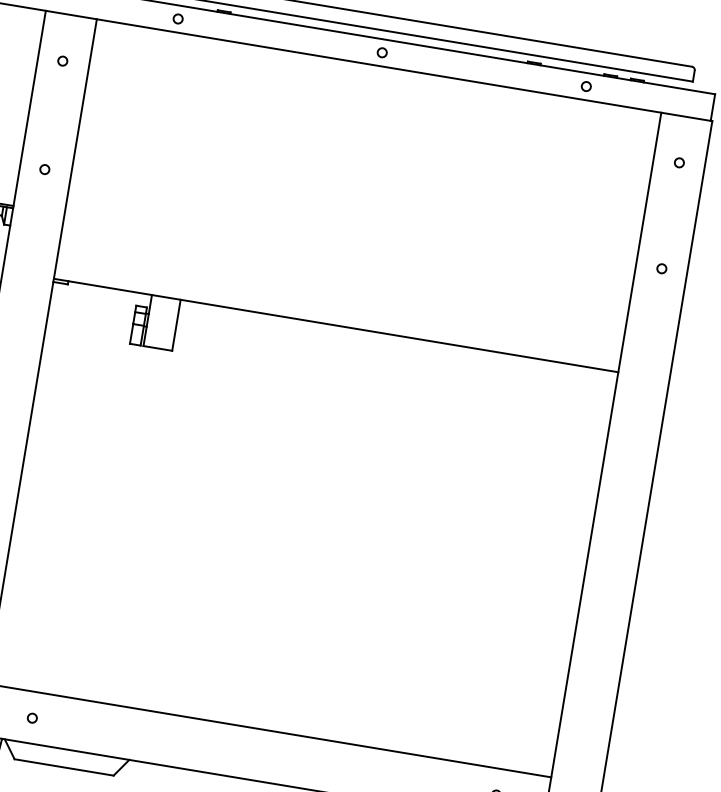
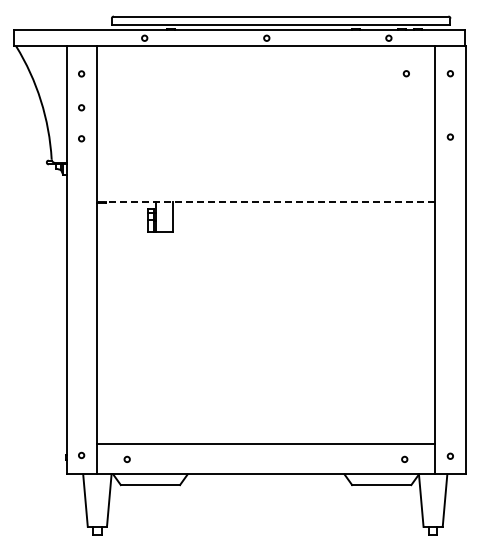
circle: (53, 117) -> (81, 107), added
circle: (604, 150) -> (405, 73), added
line: (336, 325) -> (266, 201), solid -> dashed

